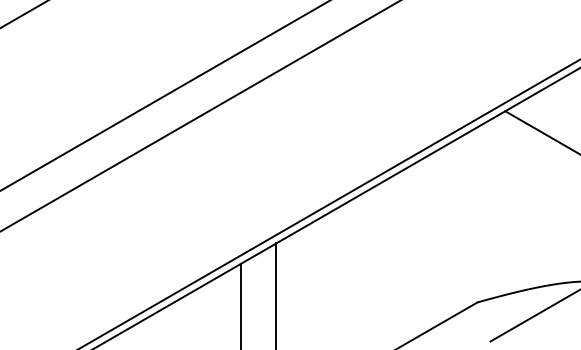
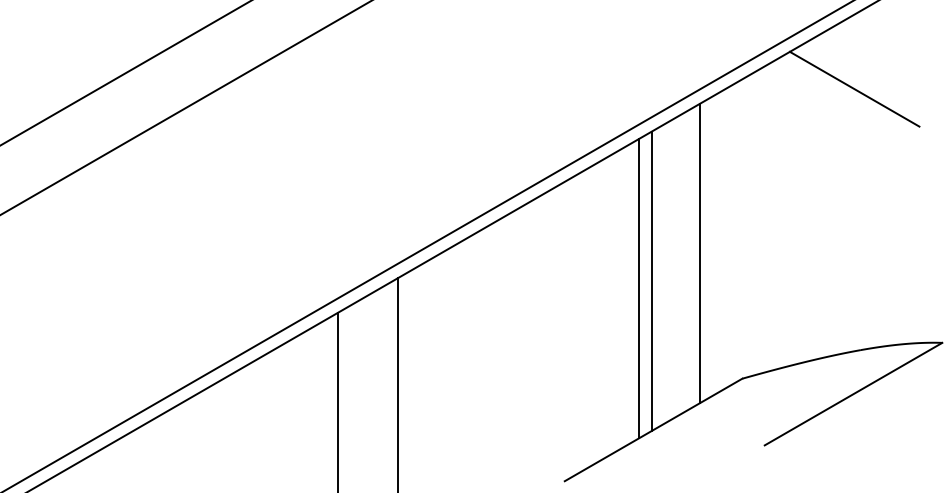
line: (452, 228) -> (699, 252), added
line: (424, 245) -> (651, 281), added
line: (417, 249) -> (639, 288), added

